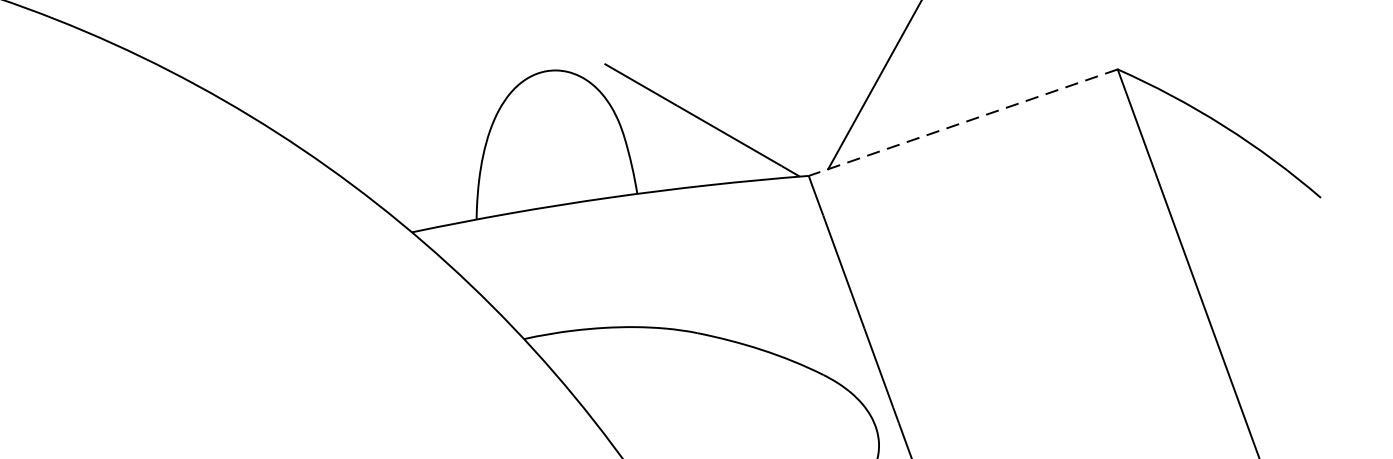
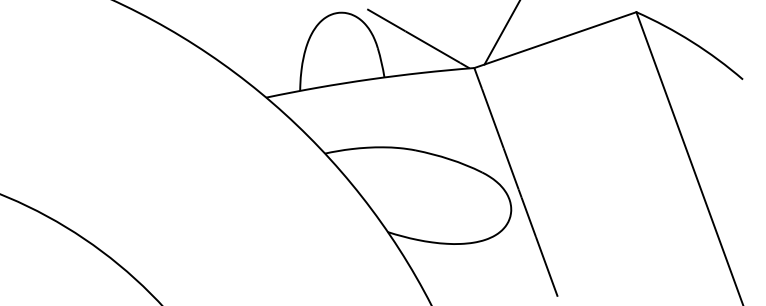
line: (963, 123) -> (555, 40), dashed -> solid

